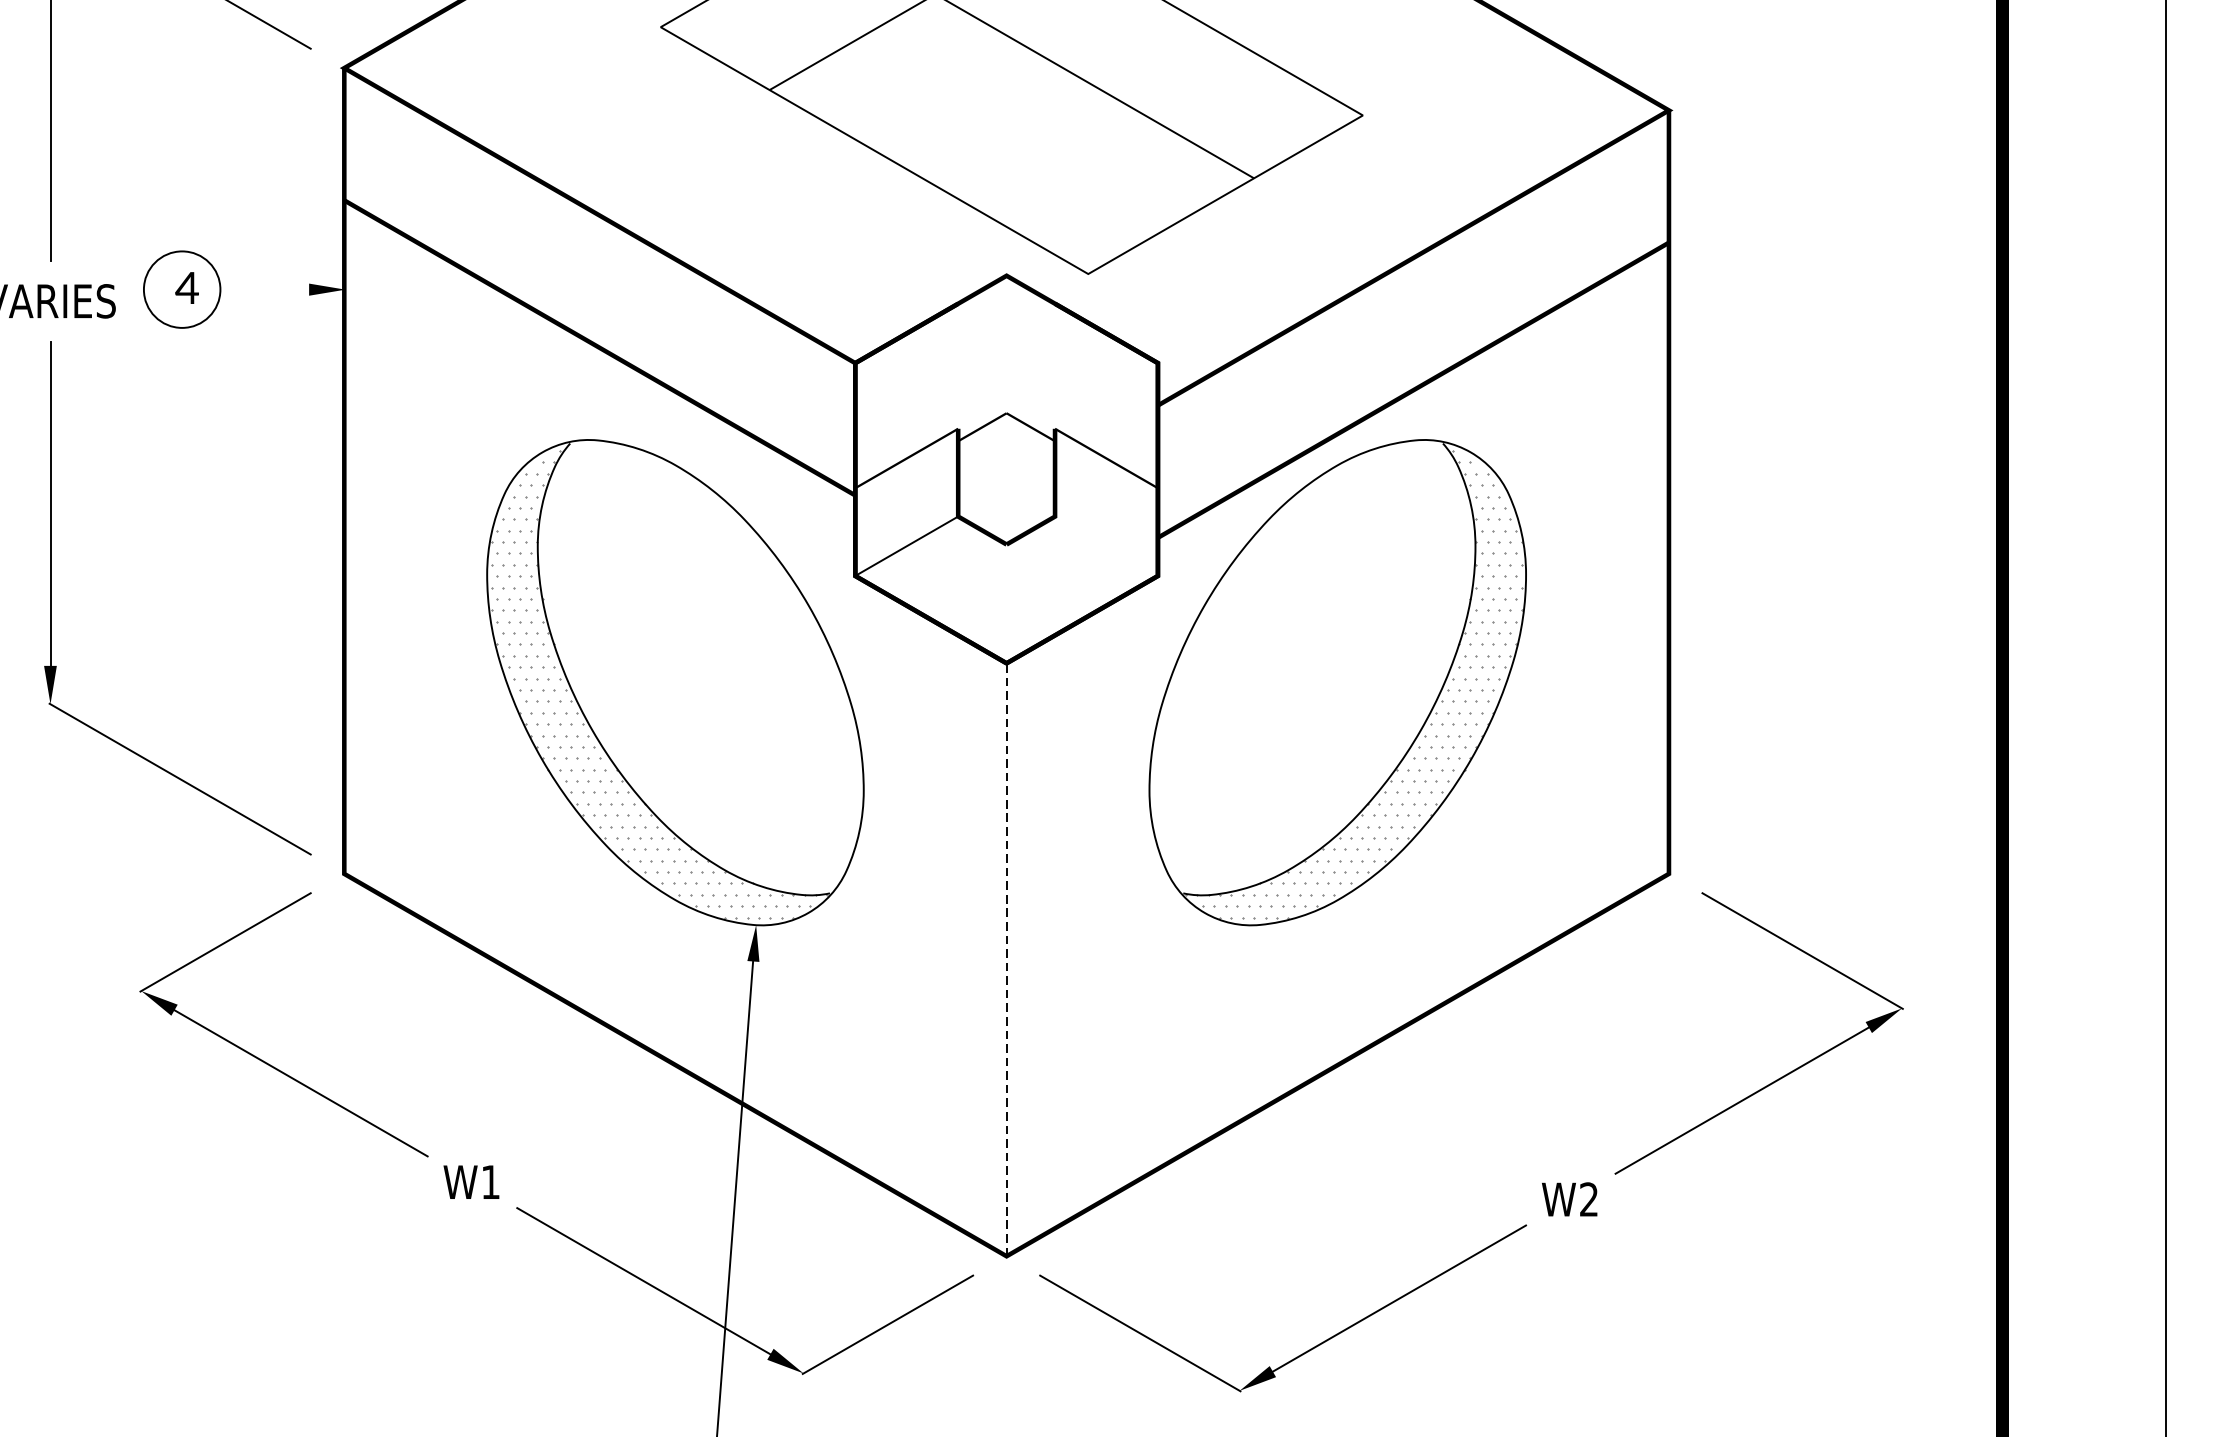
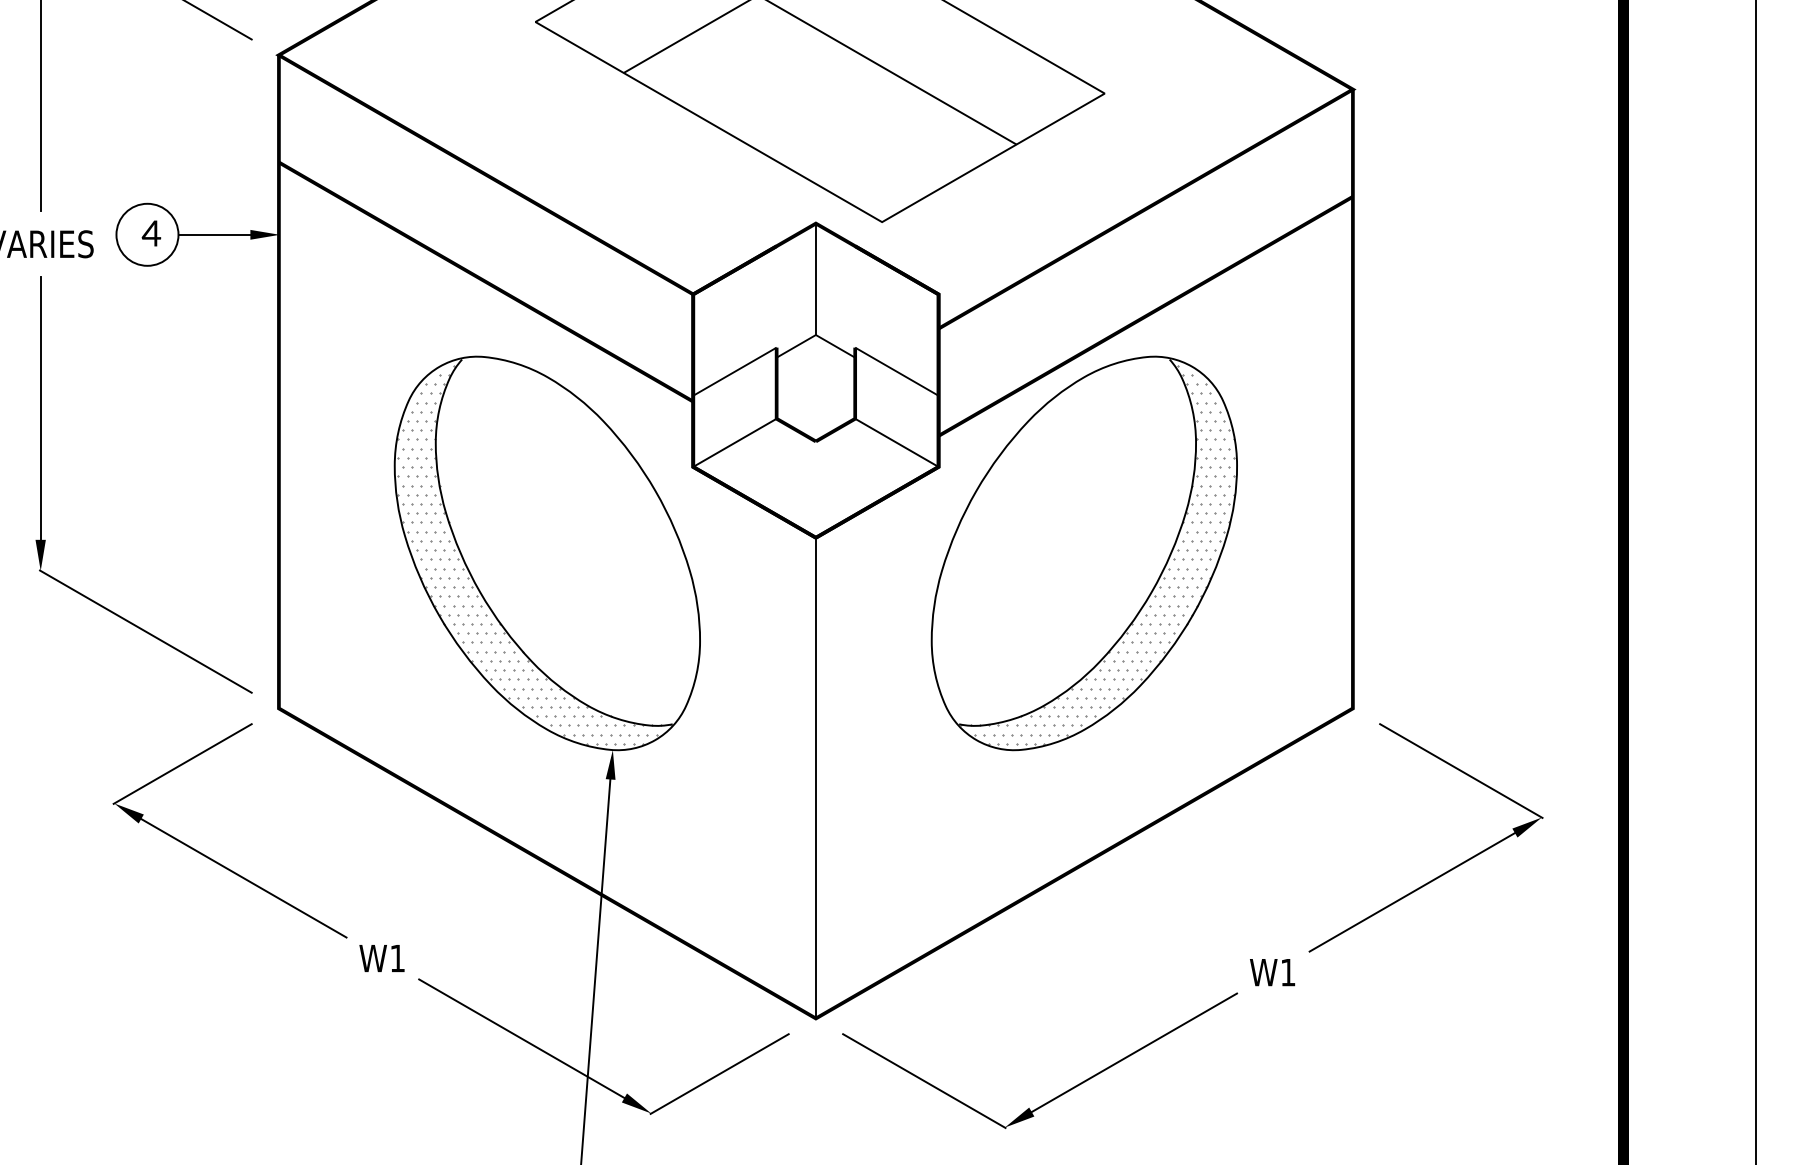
line: (264, 289) -> (214, 234), added
line: (1006, 344) -> (815, 279), added
line: (1106, 545) -> (896, 442), added
line: (1006, 959) -> (815, 777), dashed -> solid
text: (1588, 1199) -> (1287, 972), W2 -> W1

